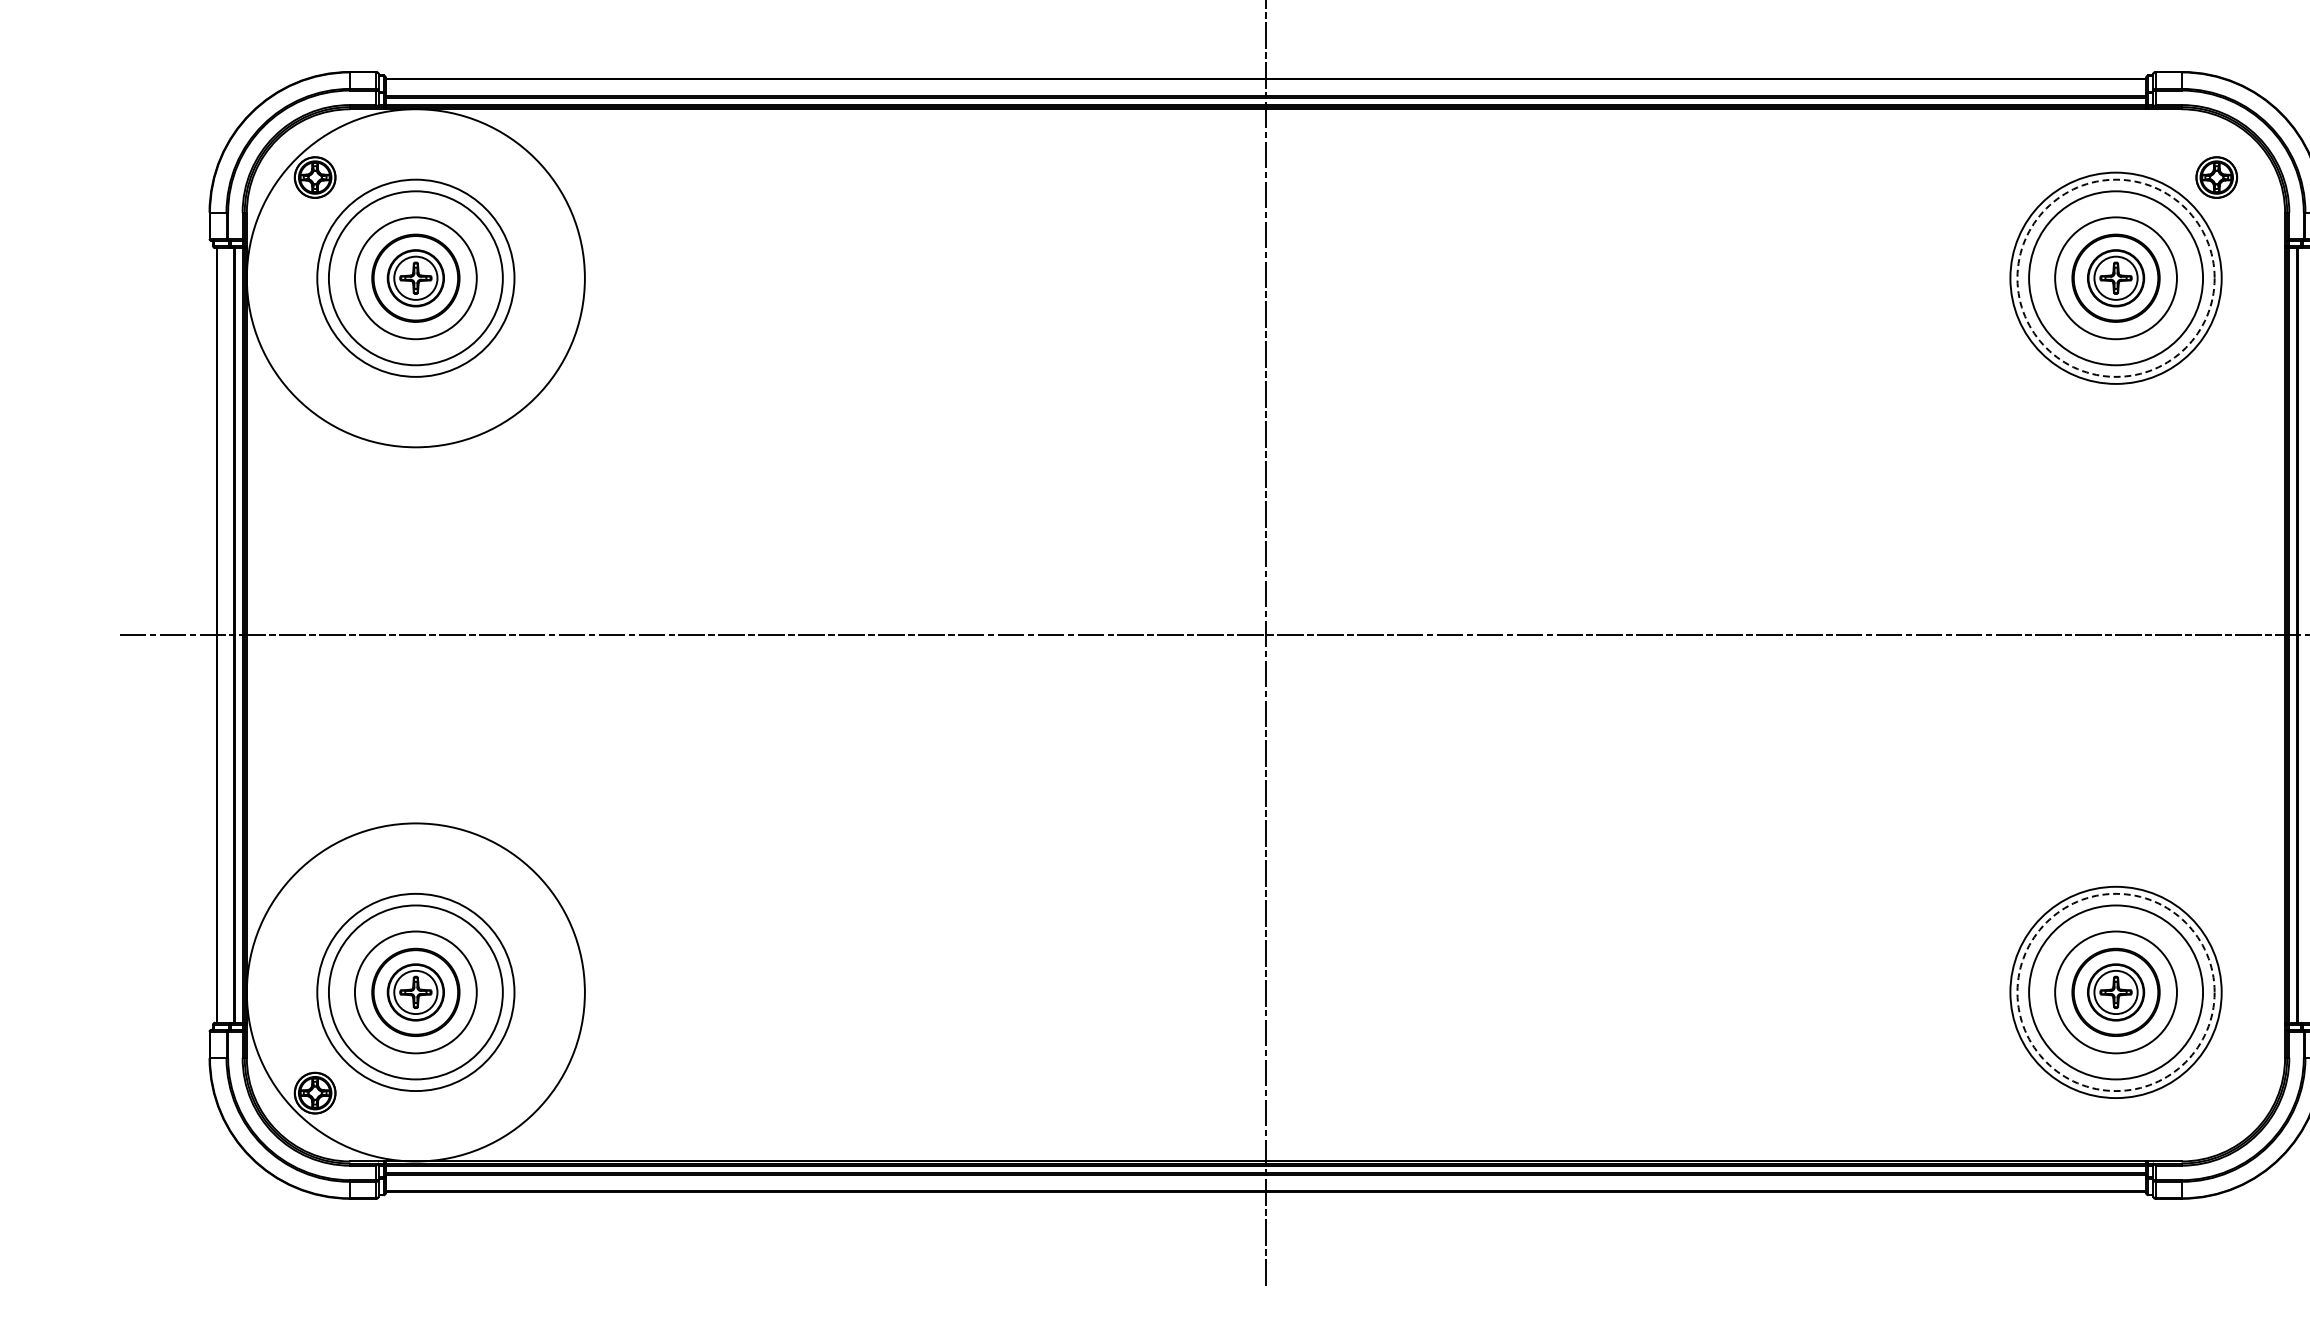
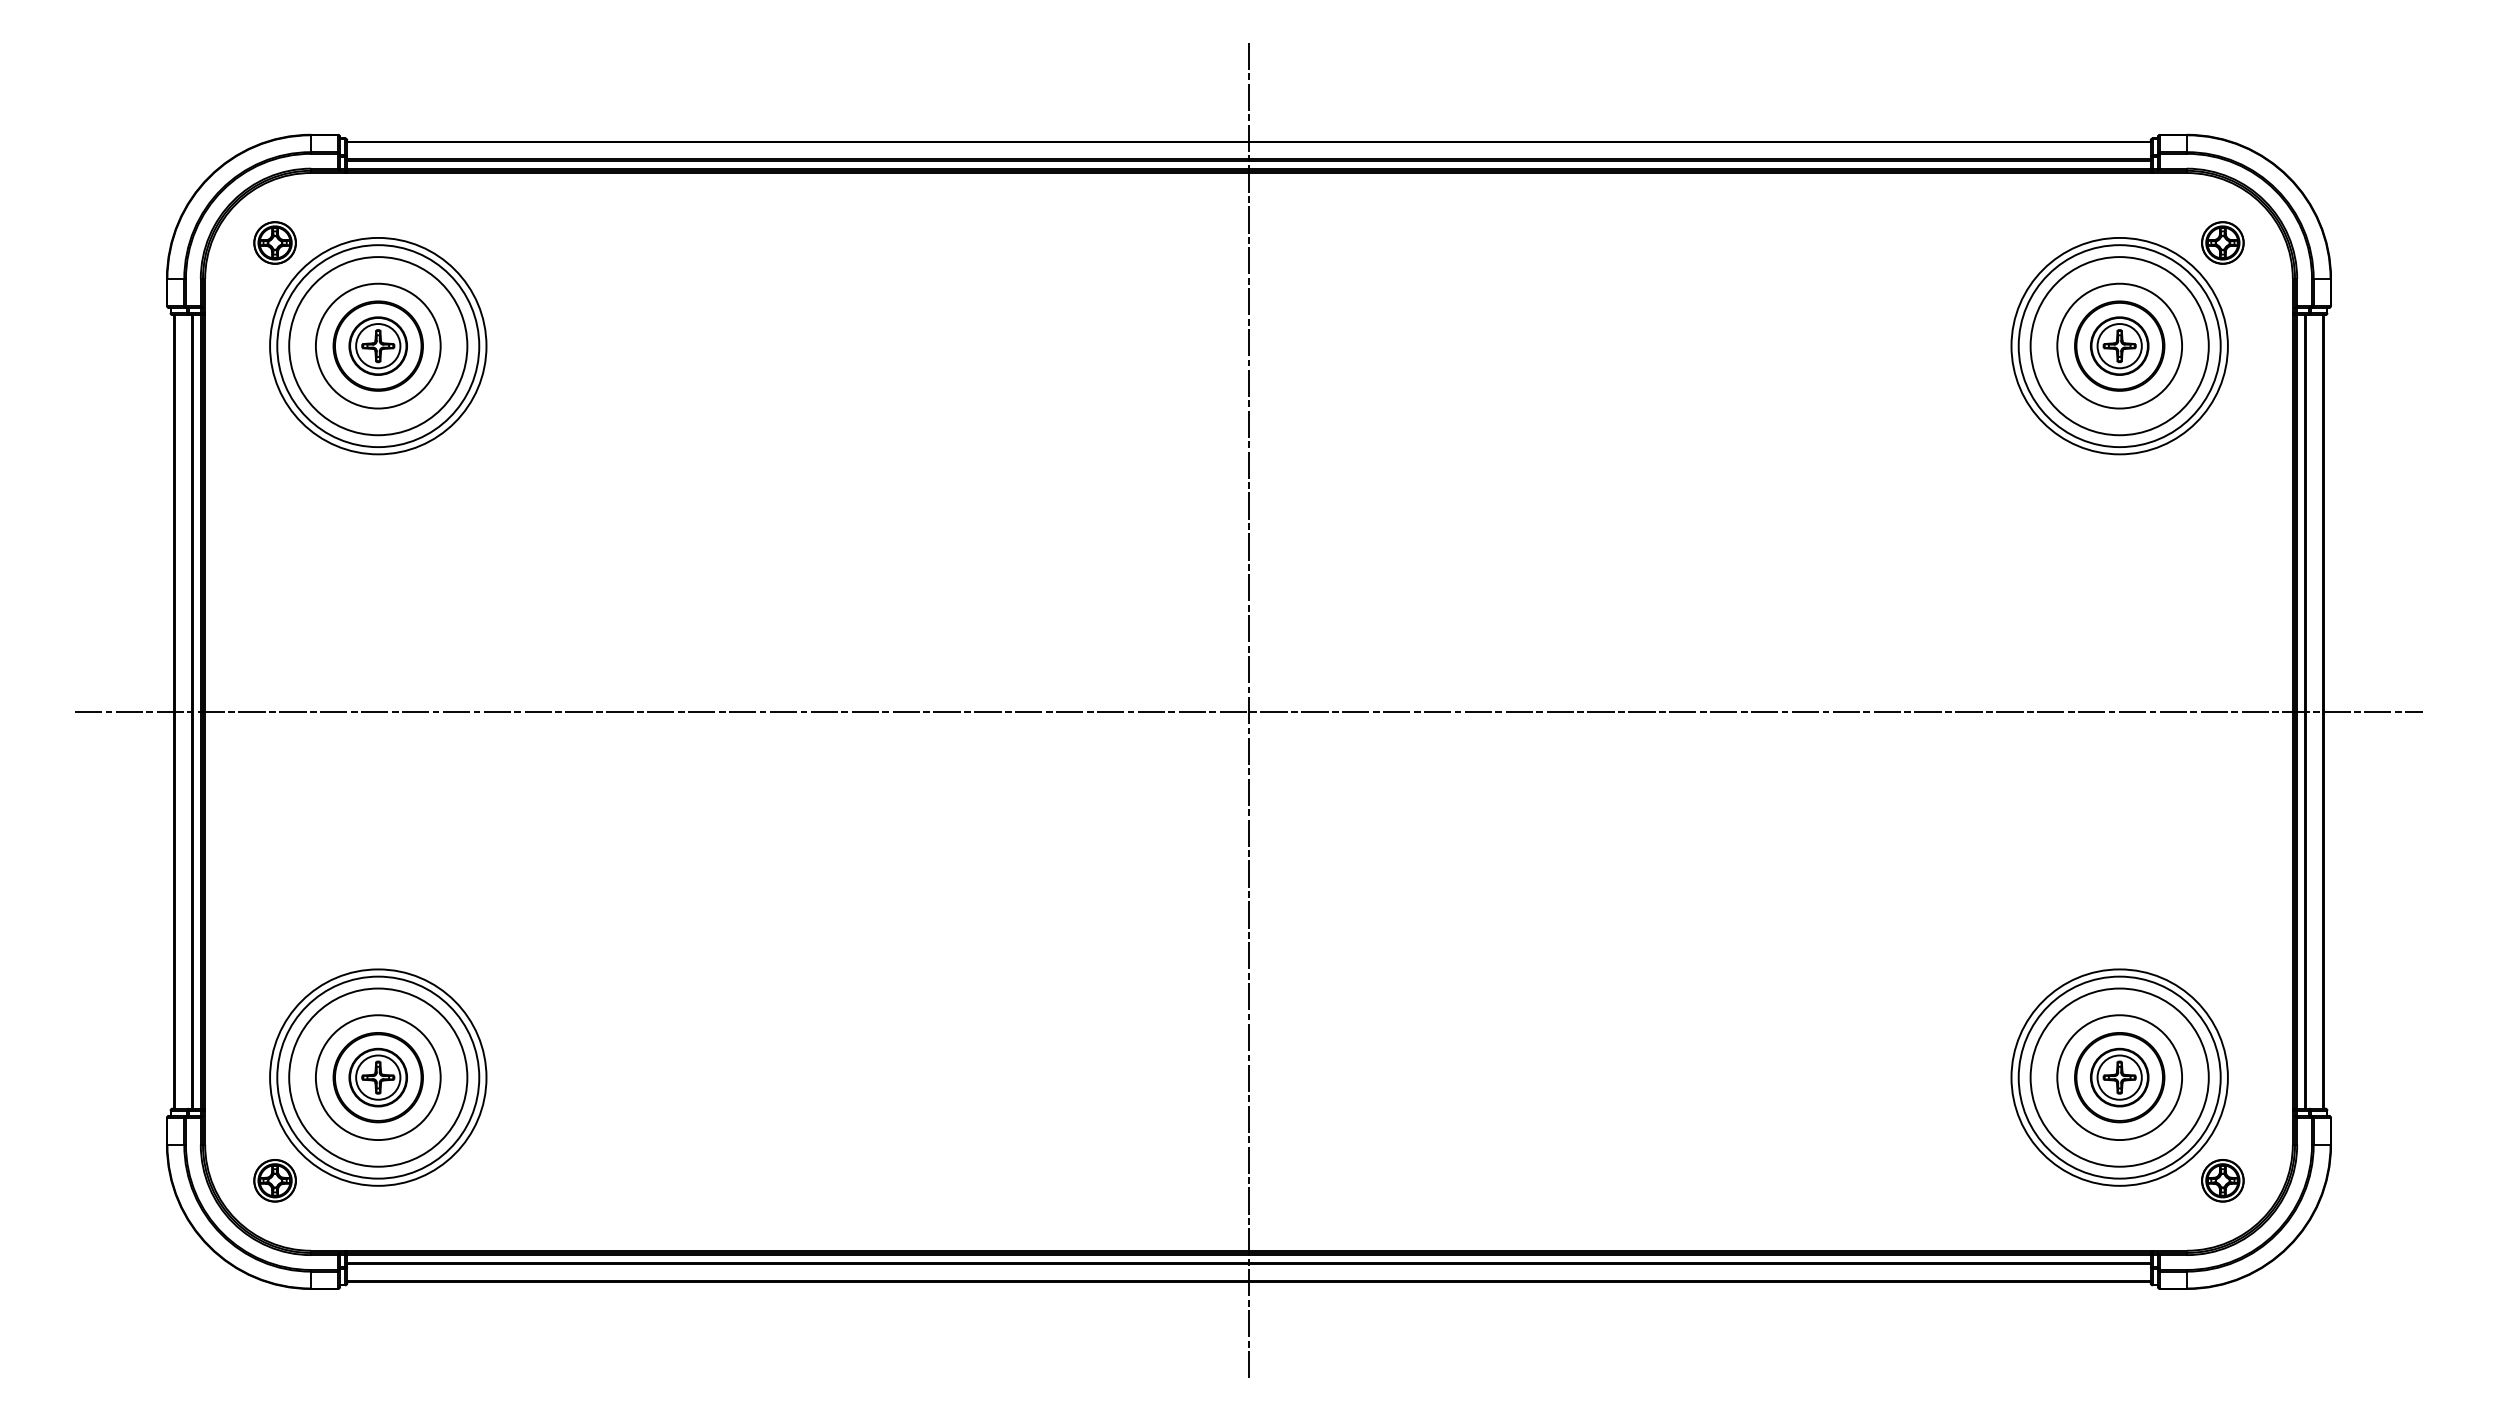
circle: (416, 277) -> (378, 345), size x0.62
circle: (2115, 278) -> (2119, 346), dashed -> solid
circle: (416, 992) -> (378, 1077), size x0.62
circle: (2115, 992) -> (2119, 1077), dashed -> solid
part: (2216, 1092) -> (2222, 1180), added

